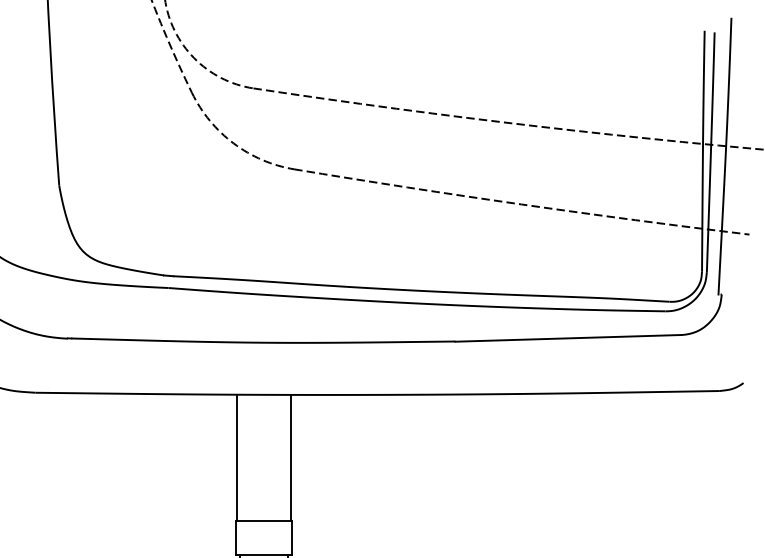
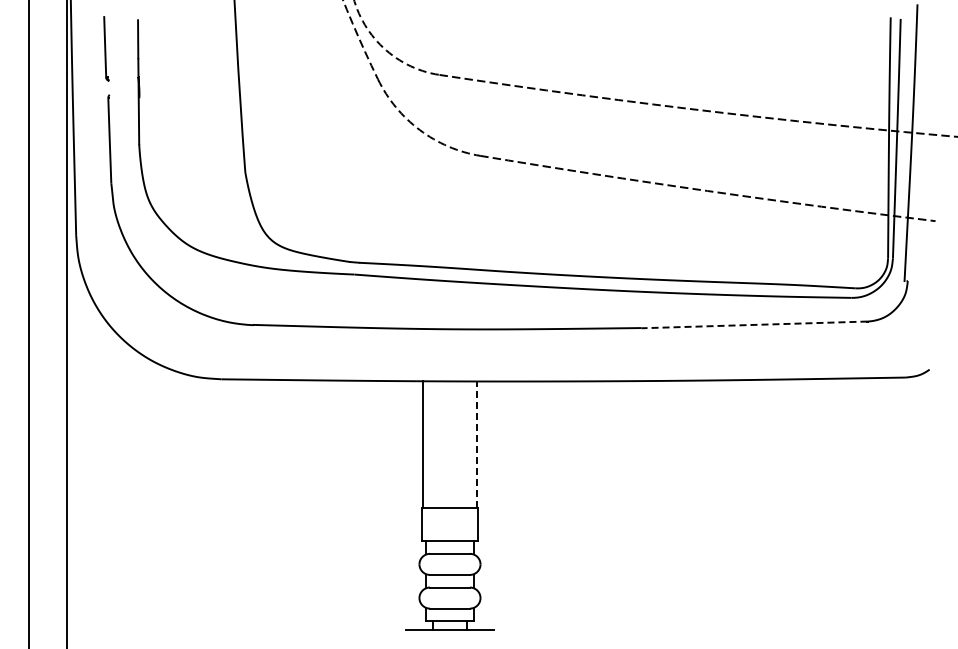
line: (568, 337) -> (754, 324), solid -> dashed
line: (291, 457) -> (477, 444), solid -> dashed

